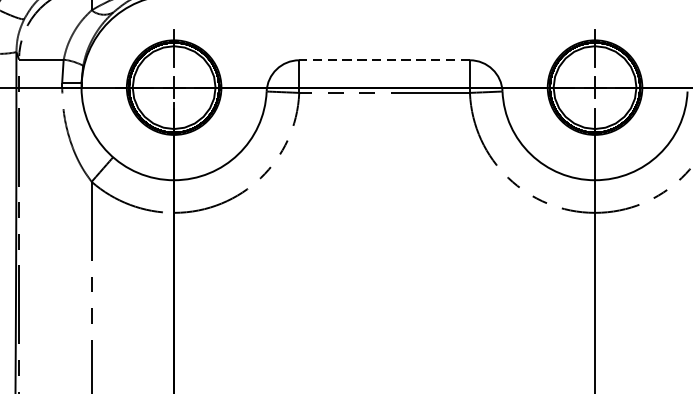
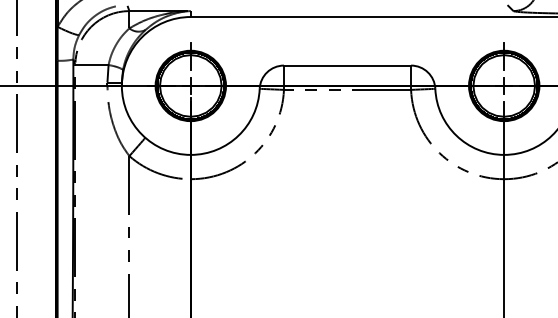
line: (384, 60) -> (347, 65), dashed -> solid

